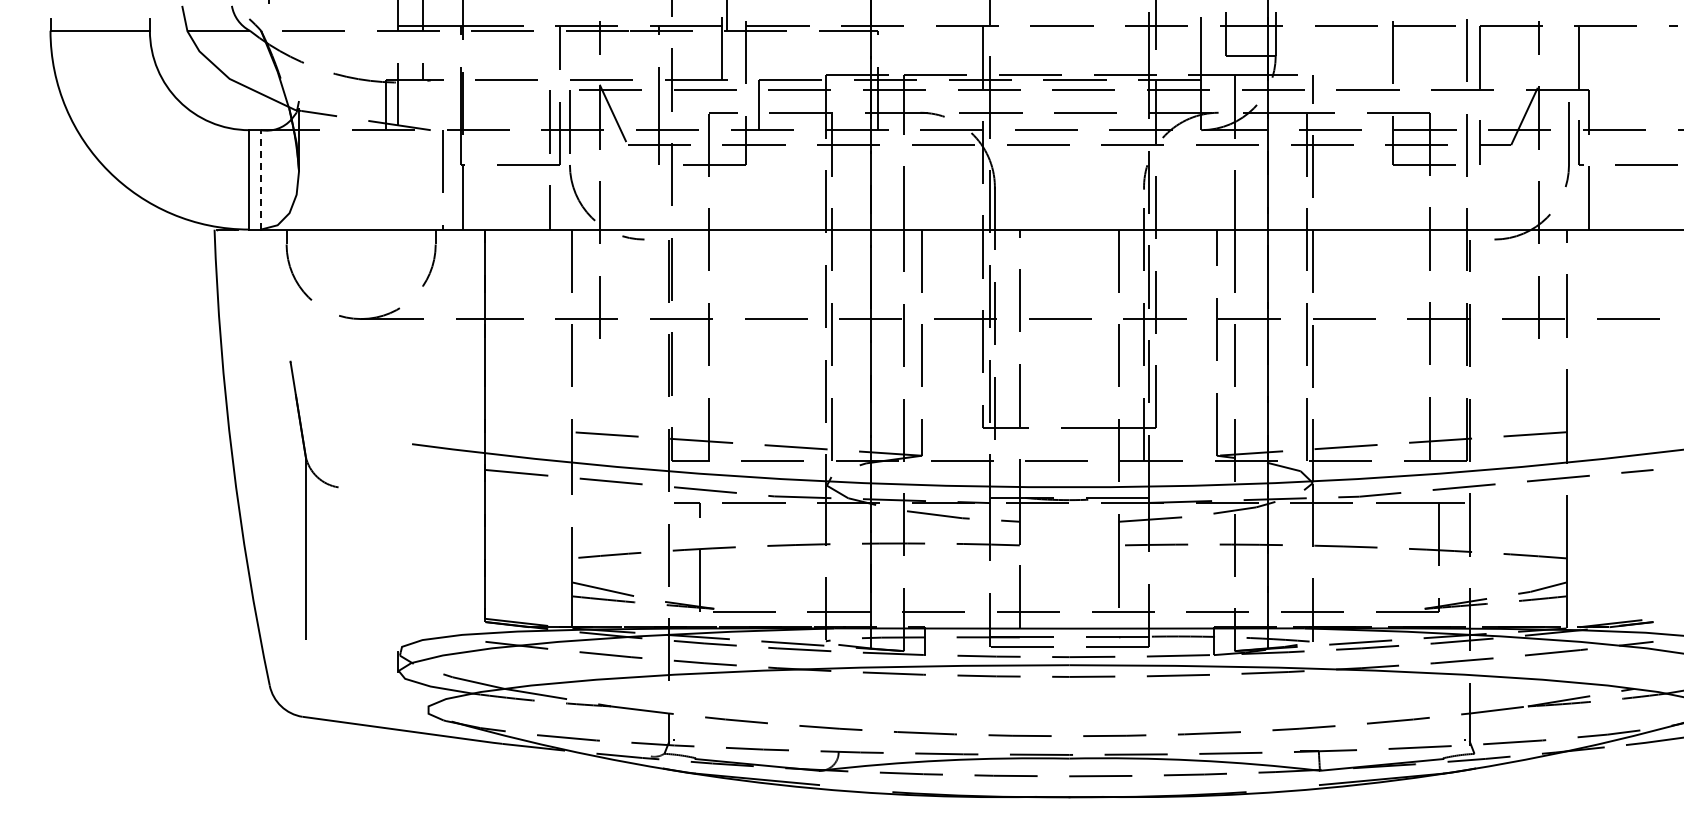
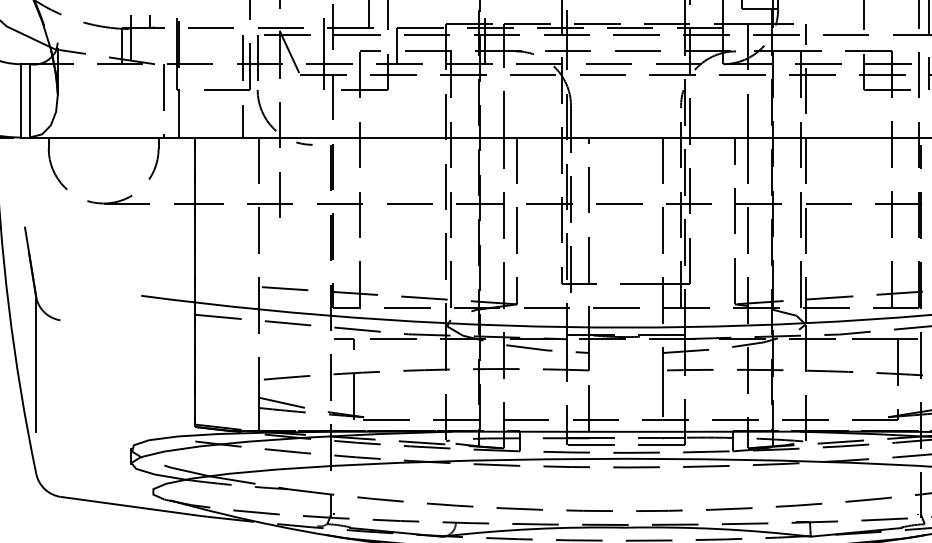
line: (261, 179) -> (30, 100), dashed -> solid
part: (306, 499) -> (36, 329), moved

